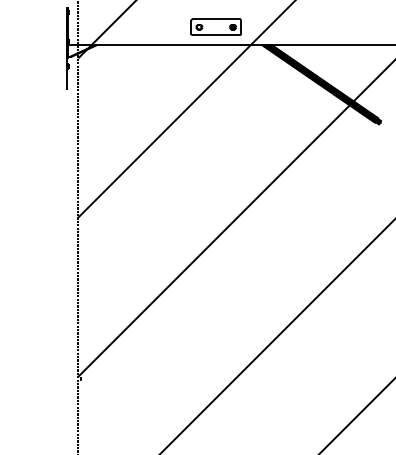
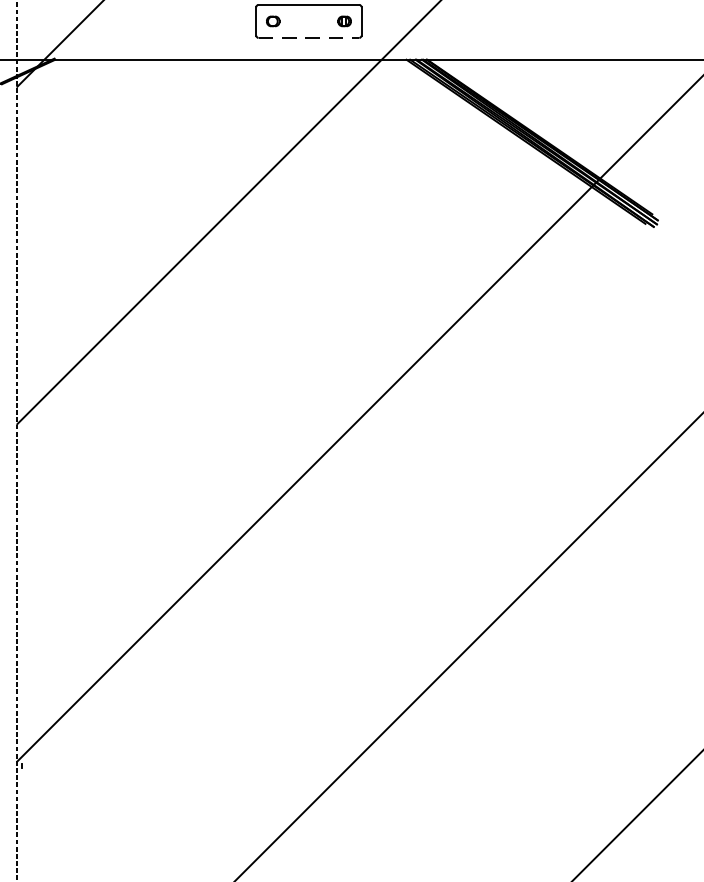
line: (216, 35) -> (309, 38), solid -> dashed

